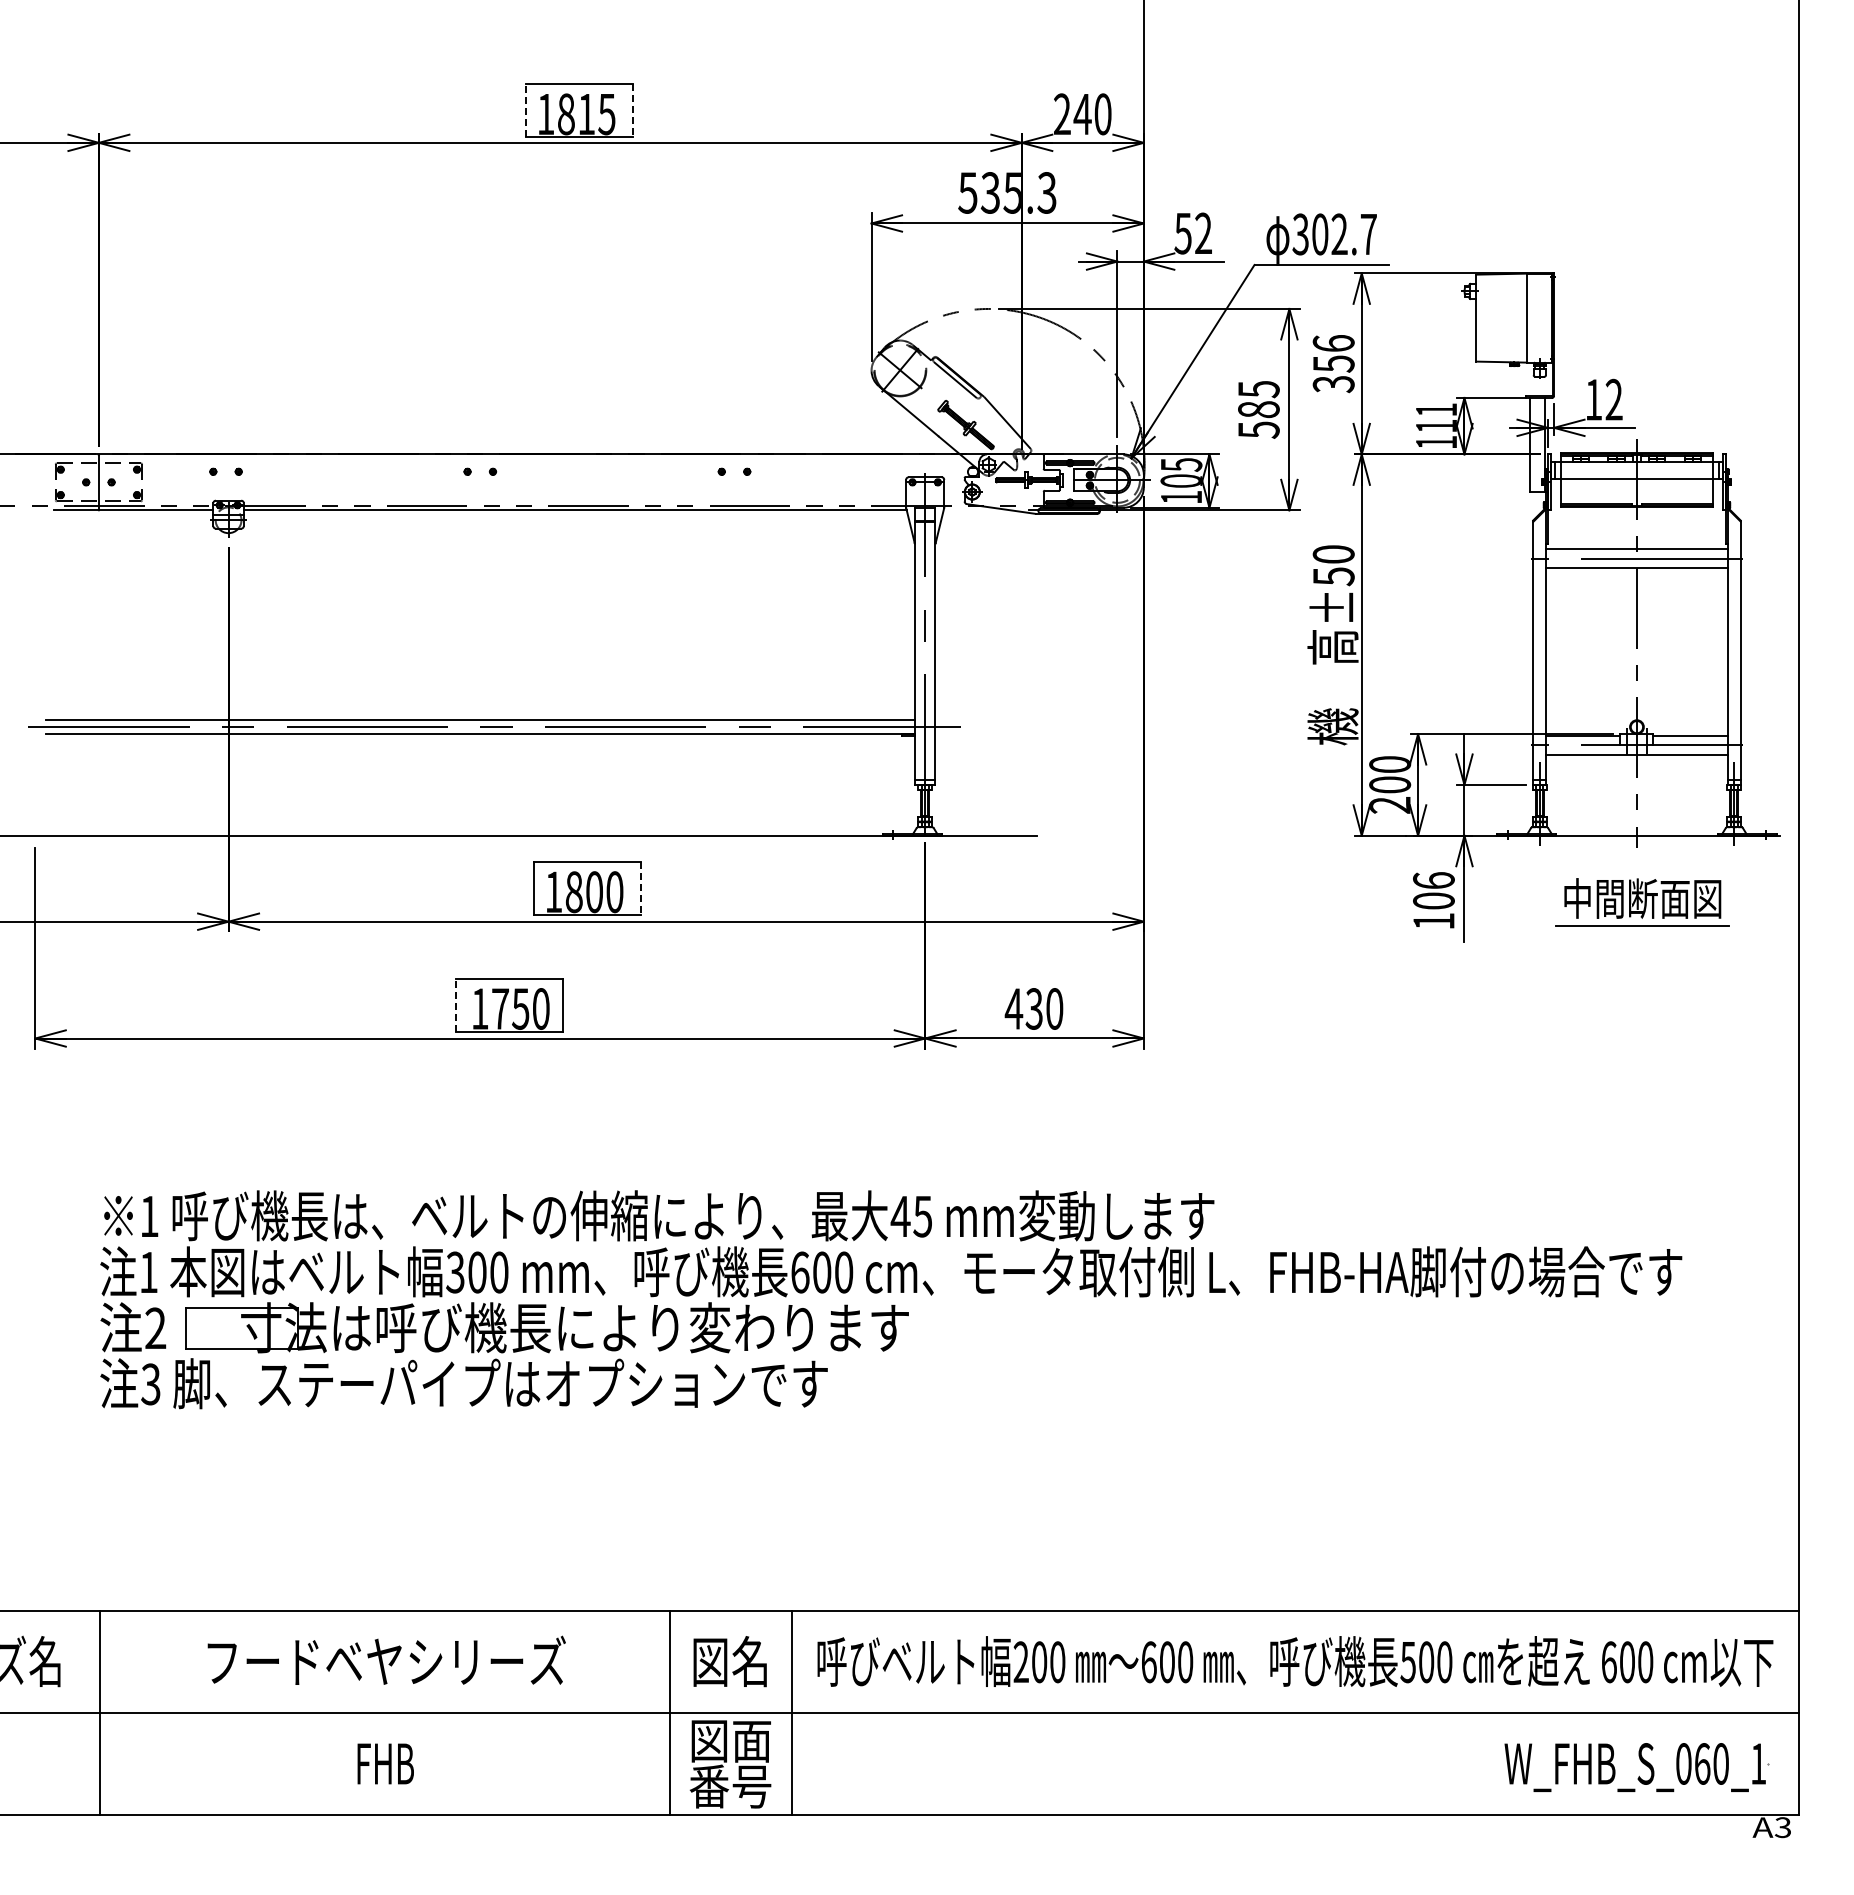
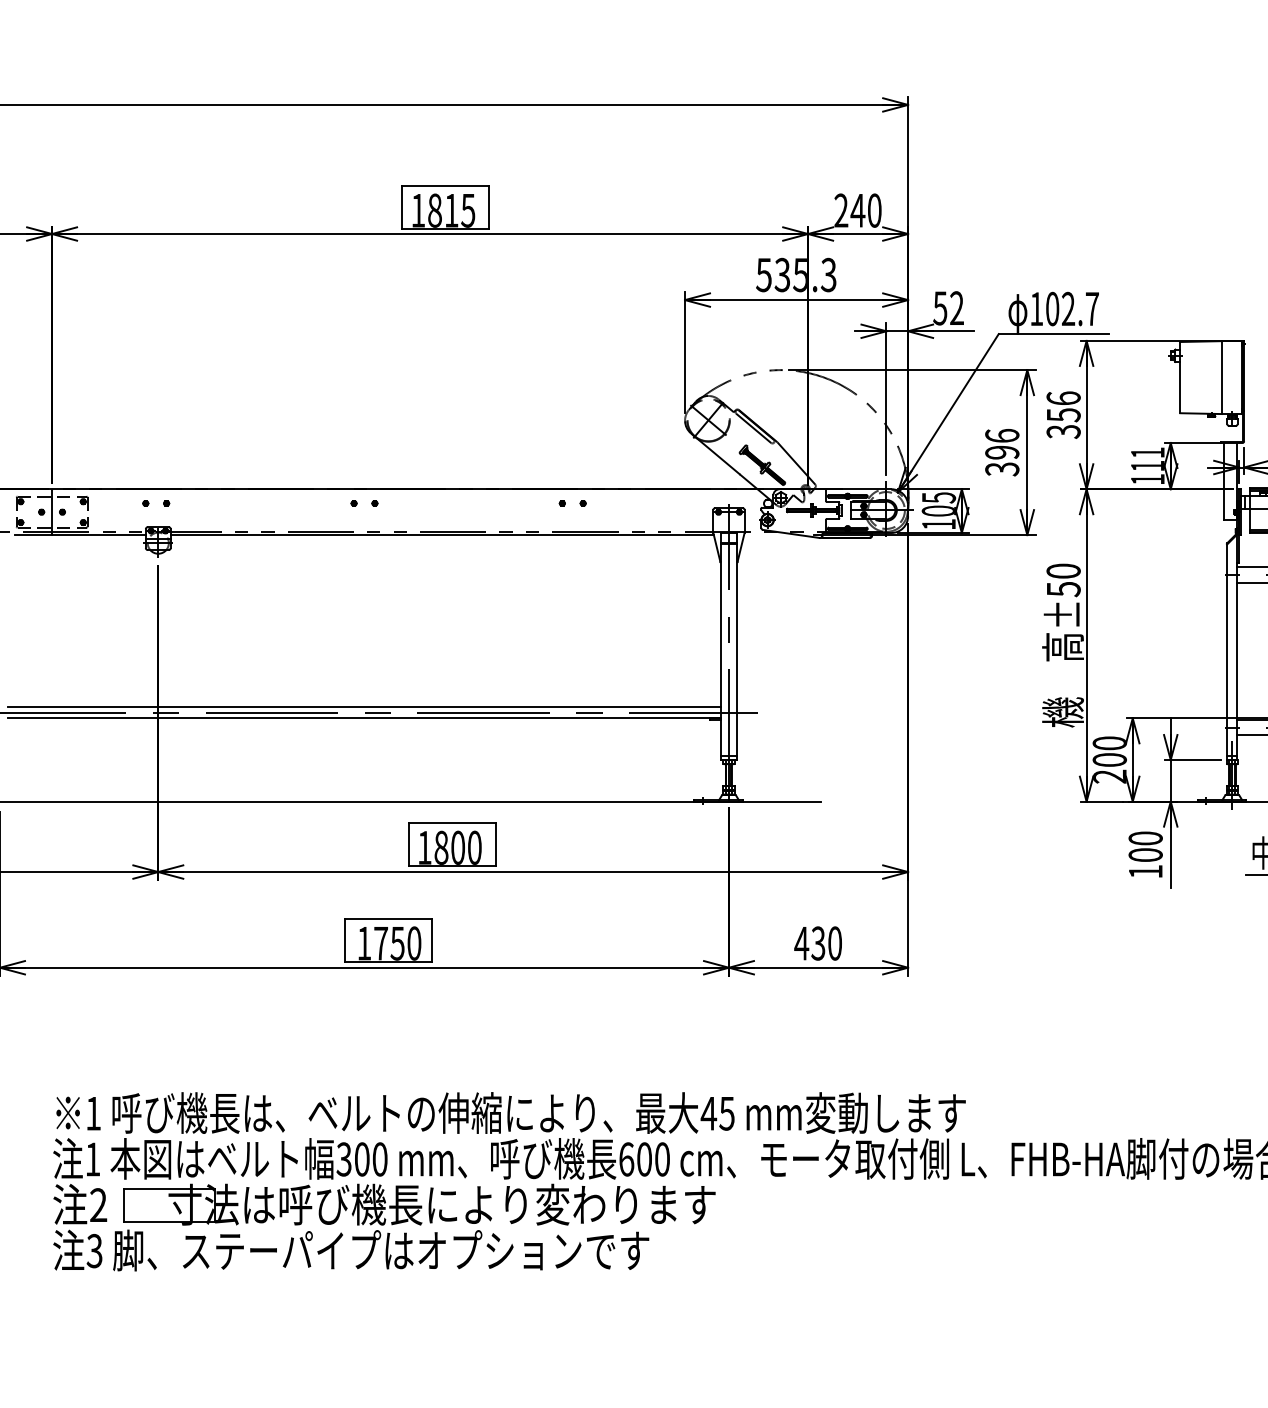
line: (525, 110) -> (401, 207), dashed -> solid
line: (632, 111) -> (489, 208), dashed -> solid
text: (1300, 234) -> (1036, 309), 302.7 -> 102.7
text: (1258, 409) -> (1002, 452), 585 -> 396
text: (1433, 880) -> (1145, 838), 106 -> 100
line: (641, 888) -> (496, 844), dashed -> solid
line: (456, 1004) -> (345, 939), dashed -> solid

